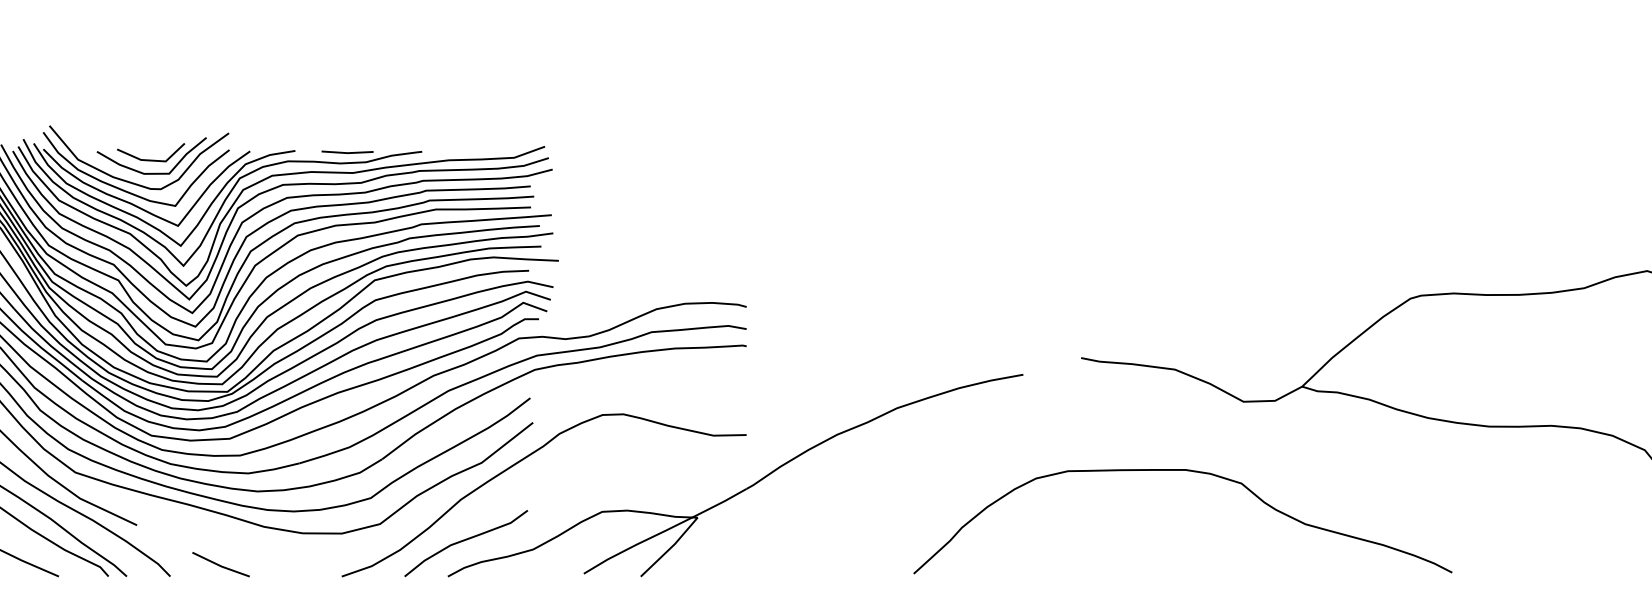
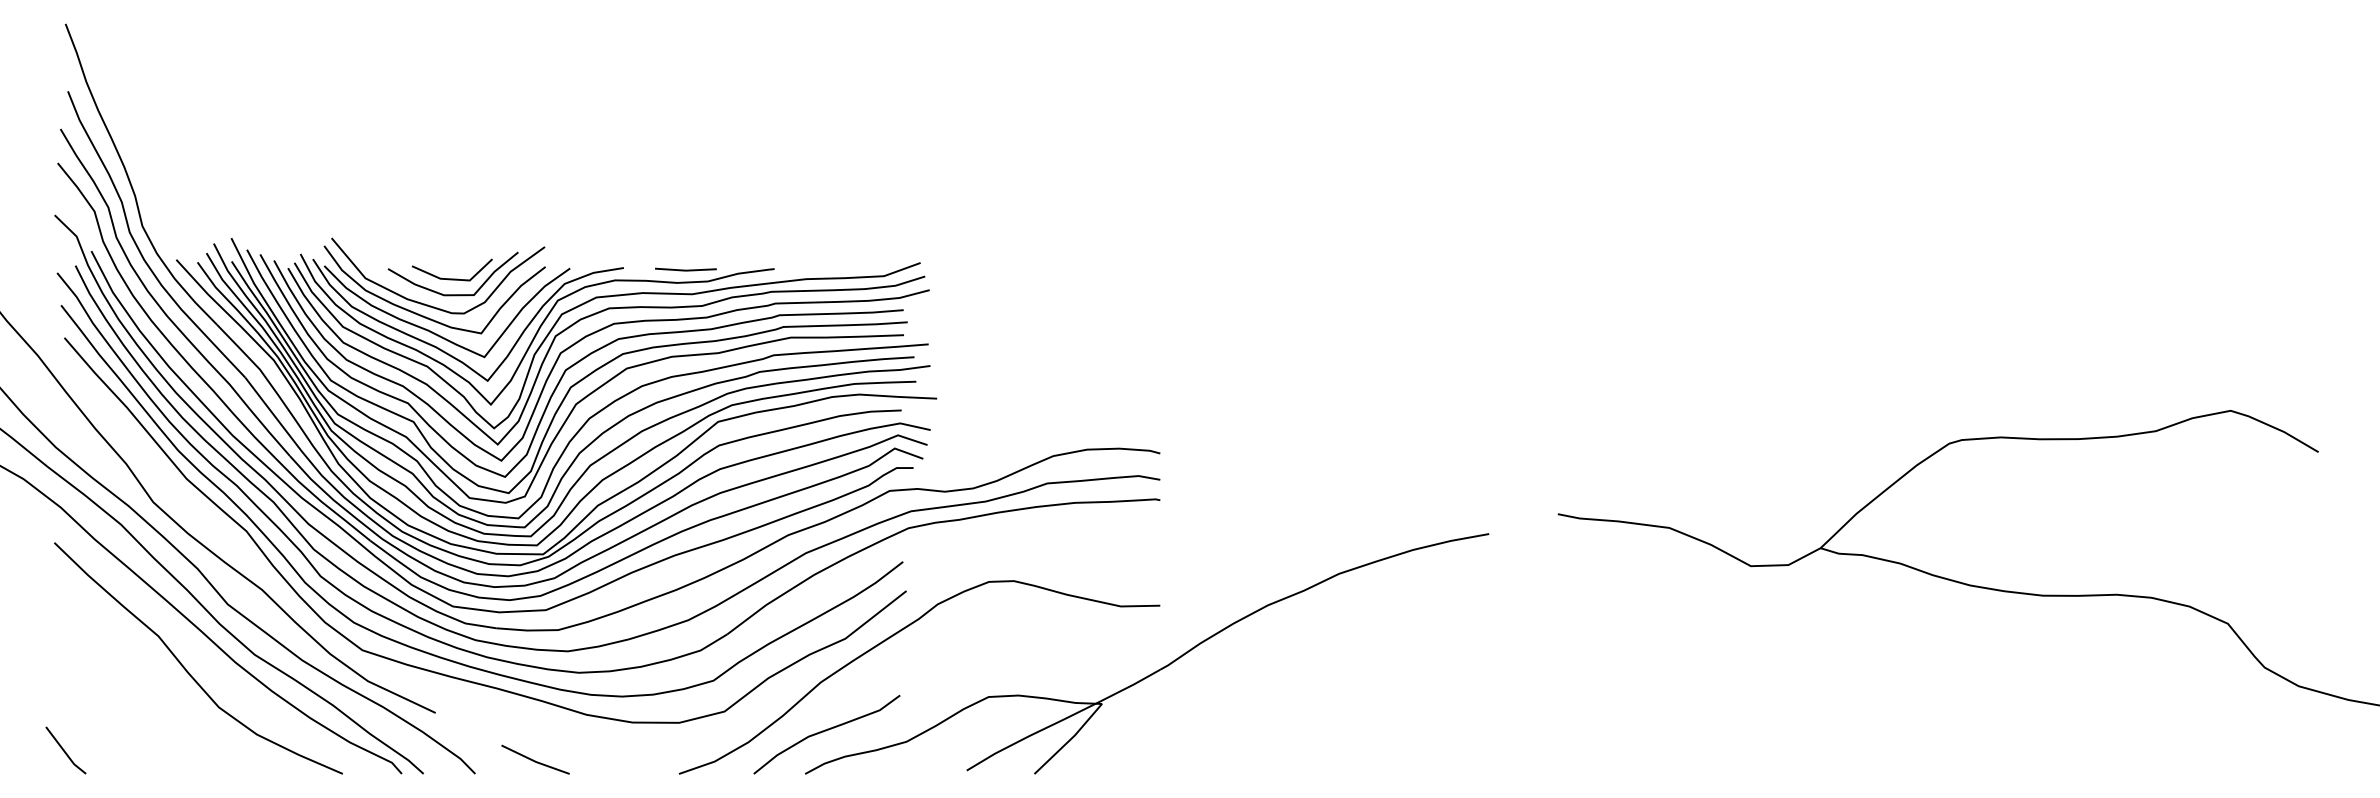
curve: (1191, 471) -> (1688, 649), removed

